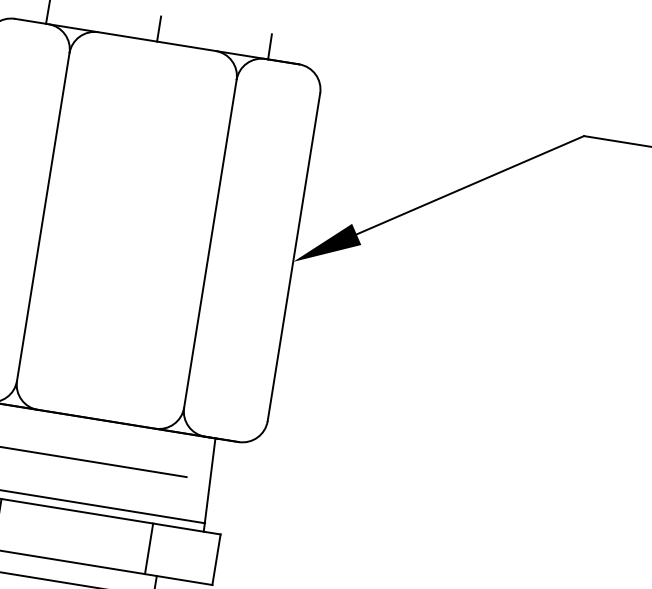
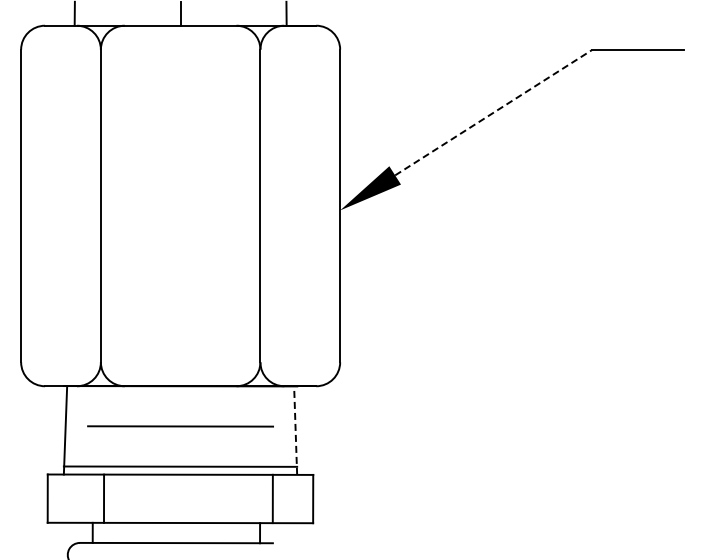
line: (470, 185) -> (493, 112), solid -> dashed
line: (209, 484) -> (295, 430), solid -> dashed
line: (148, 548) -> (272, 498), moved

